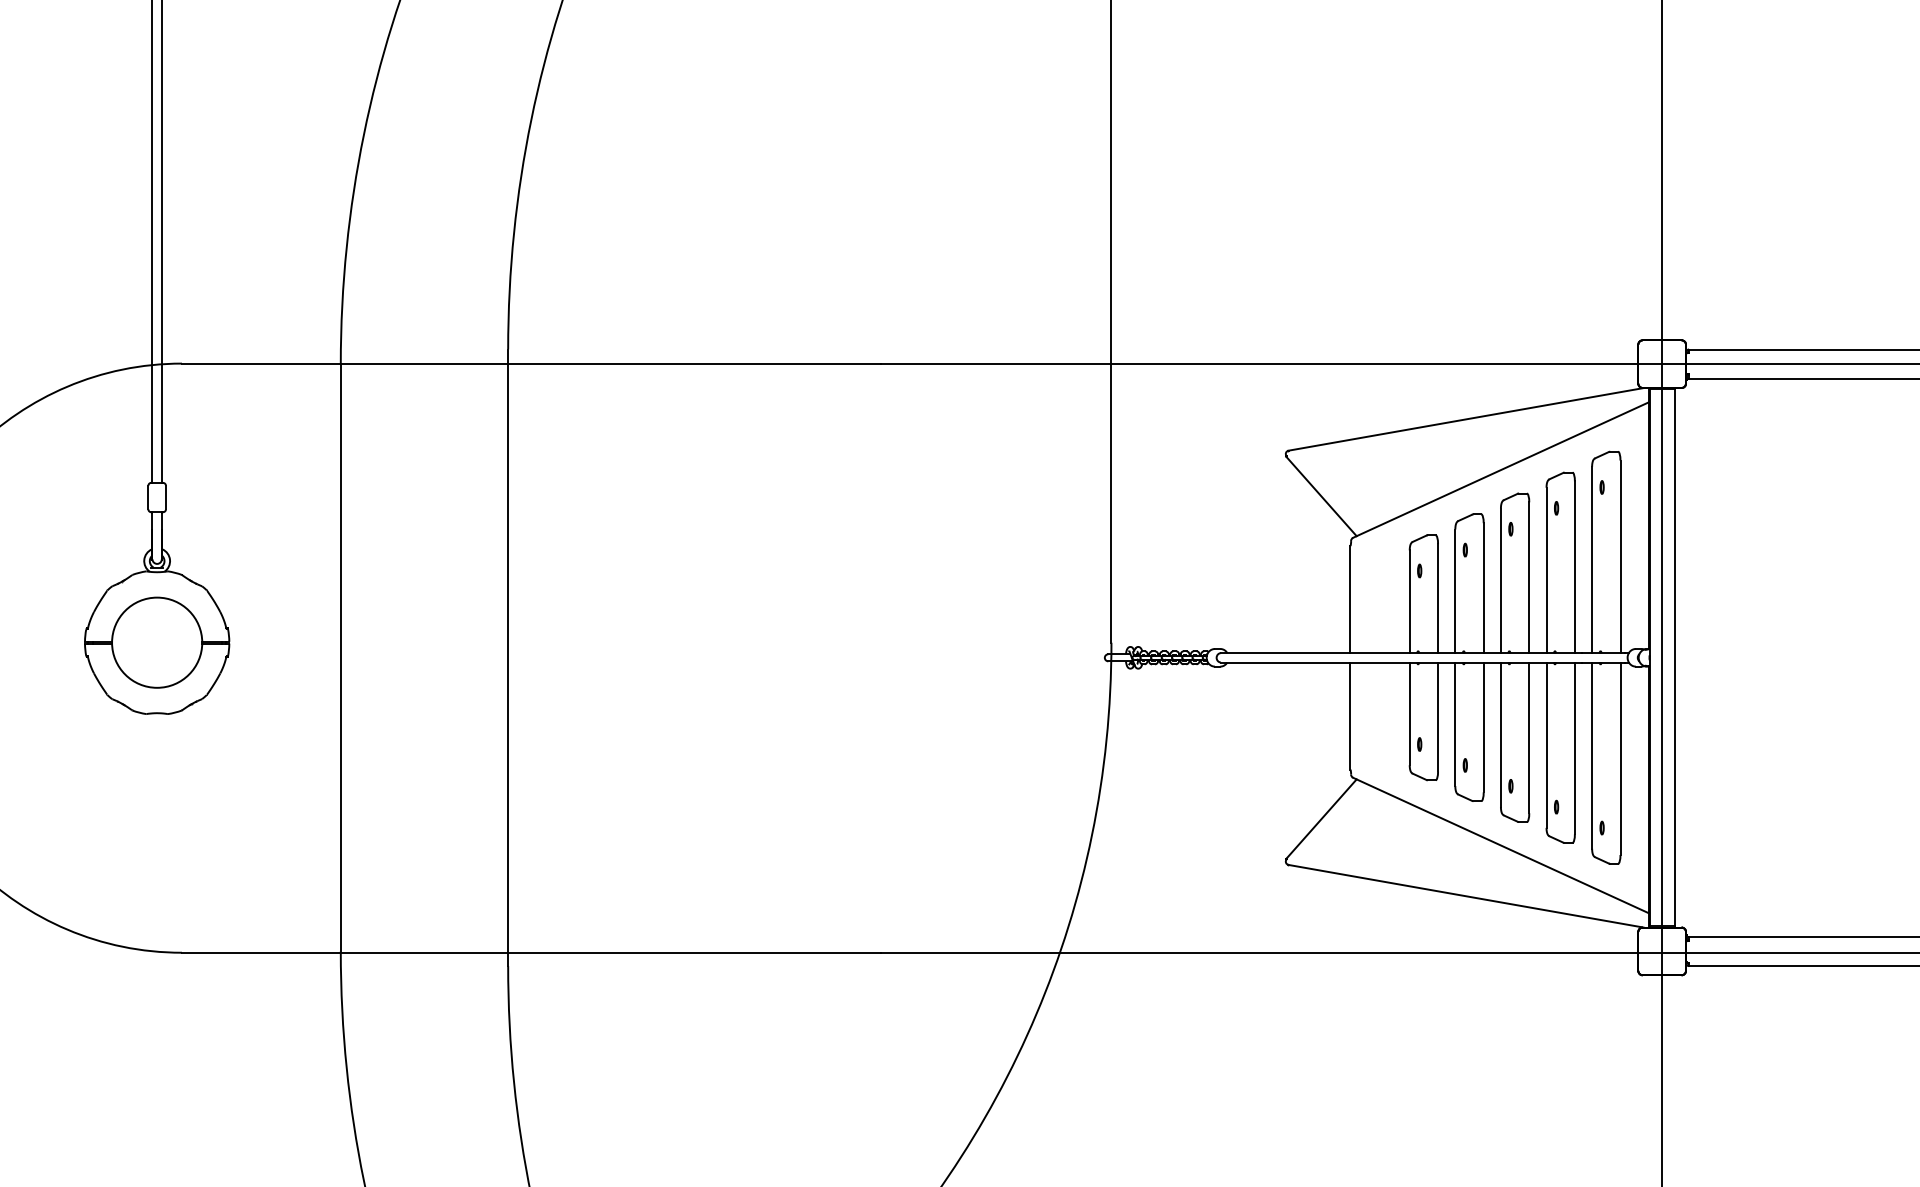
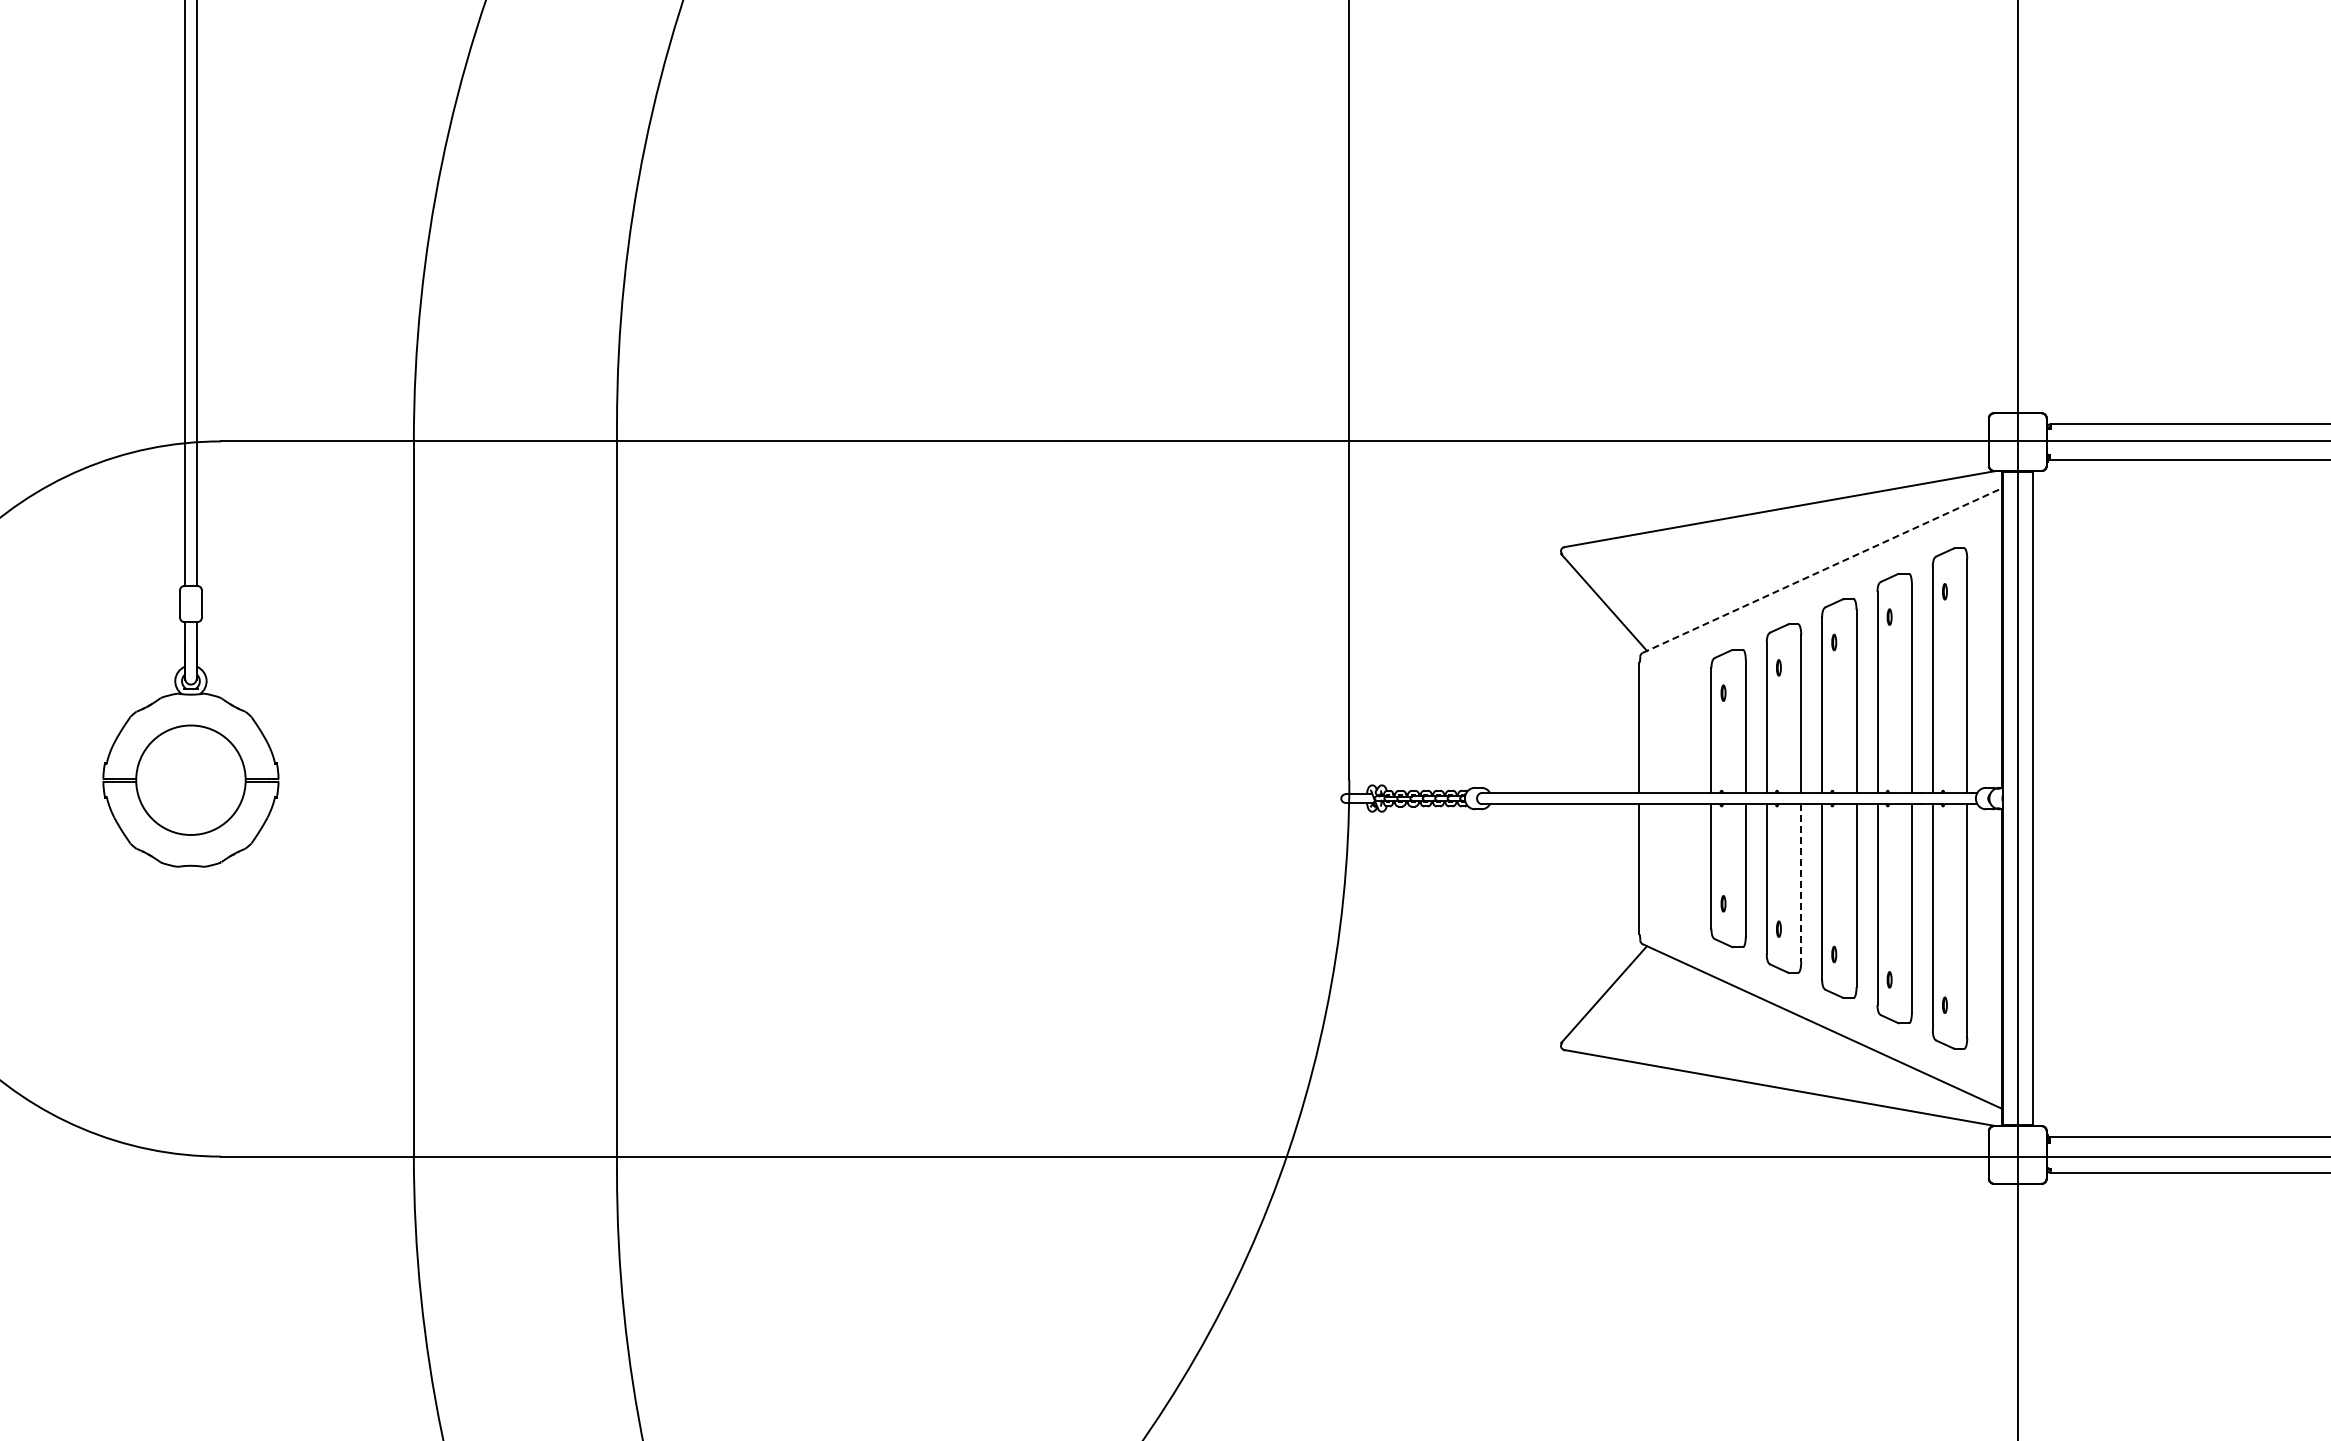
line: (1501, 469) -> (1822, 570), solid -> dashed
line: (1483, 727) -> (1801, 883), solid -> dashed

